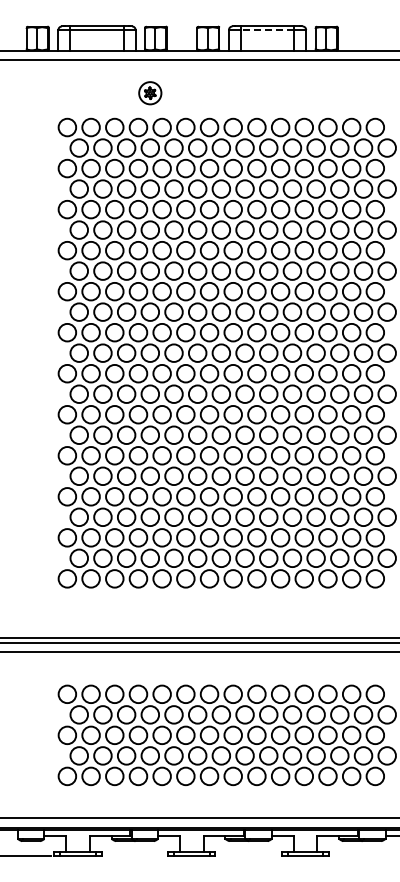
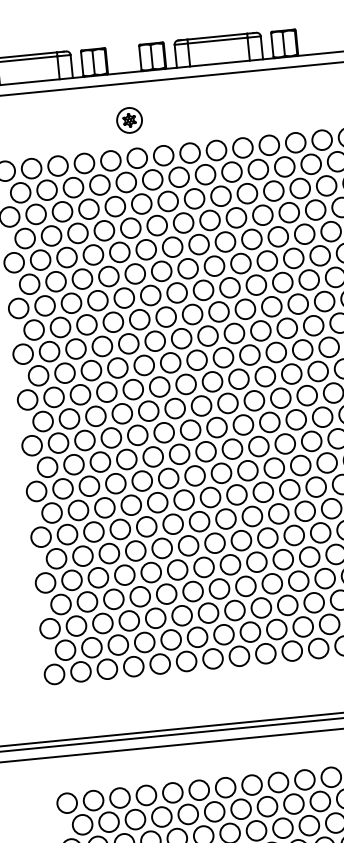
line: (267, 30) -> (217, 41), dashed -> solid
part: (150, 93) -> (129, 120), moved

